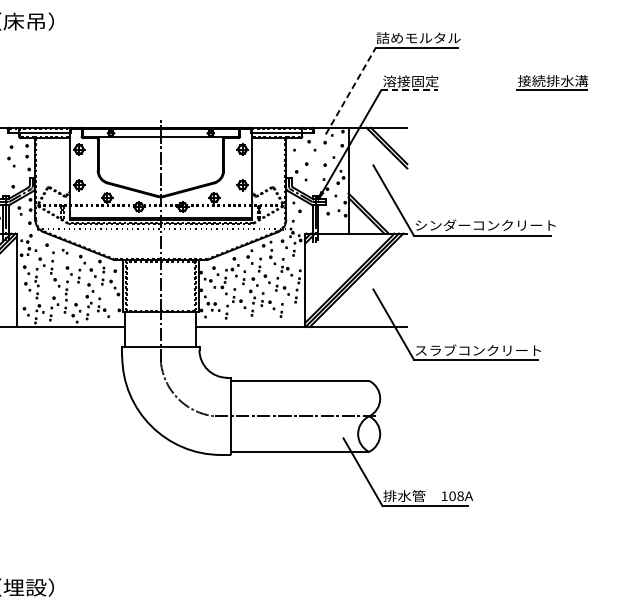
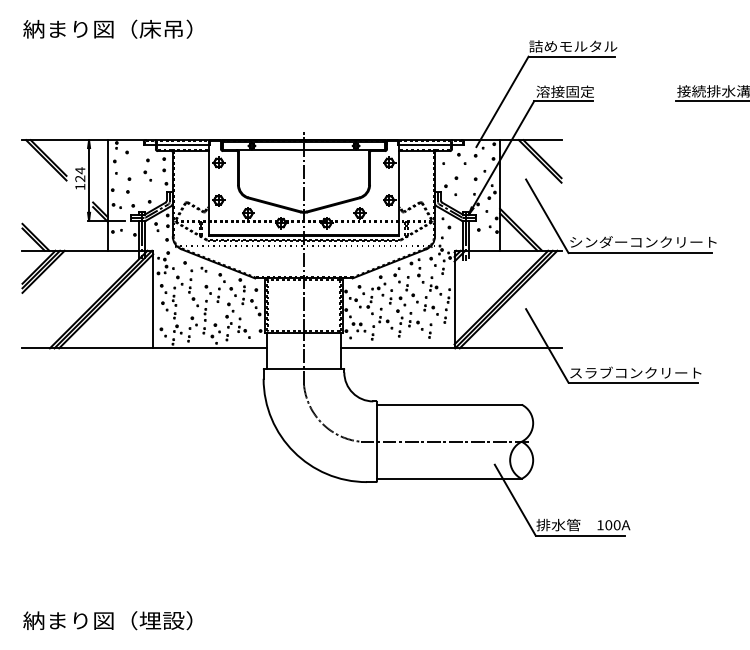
line: (350, 90) -> (502, 101), dashed -> solid
line: (409, 90) -> (563, 101), dashed -> solid
text: (459, 496) -> (616, 525), 108A -> 100A

